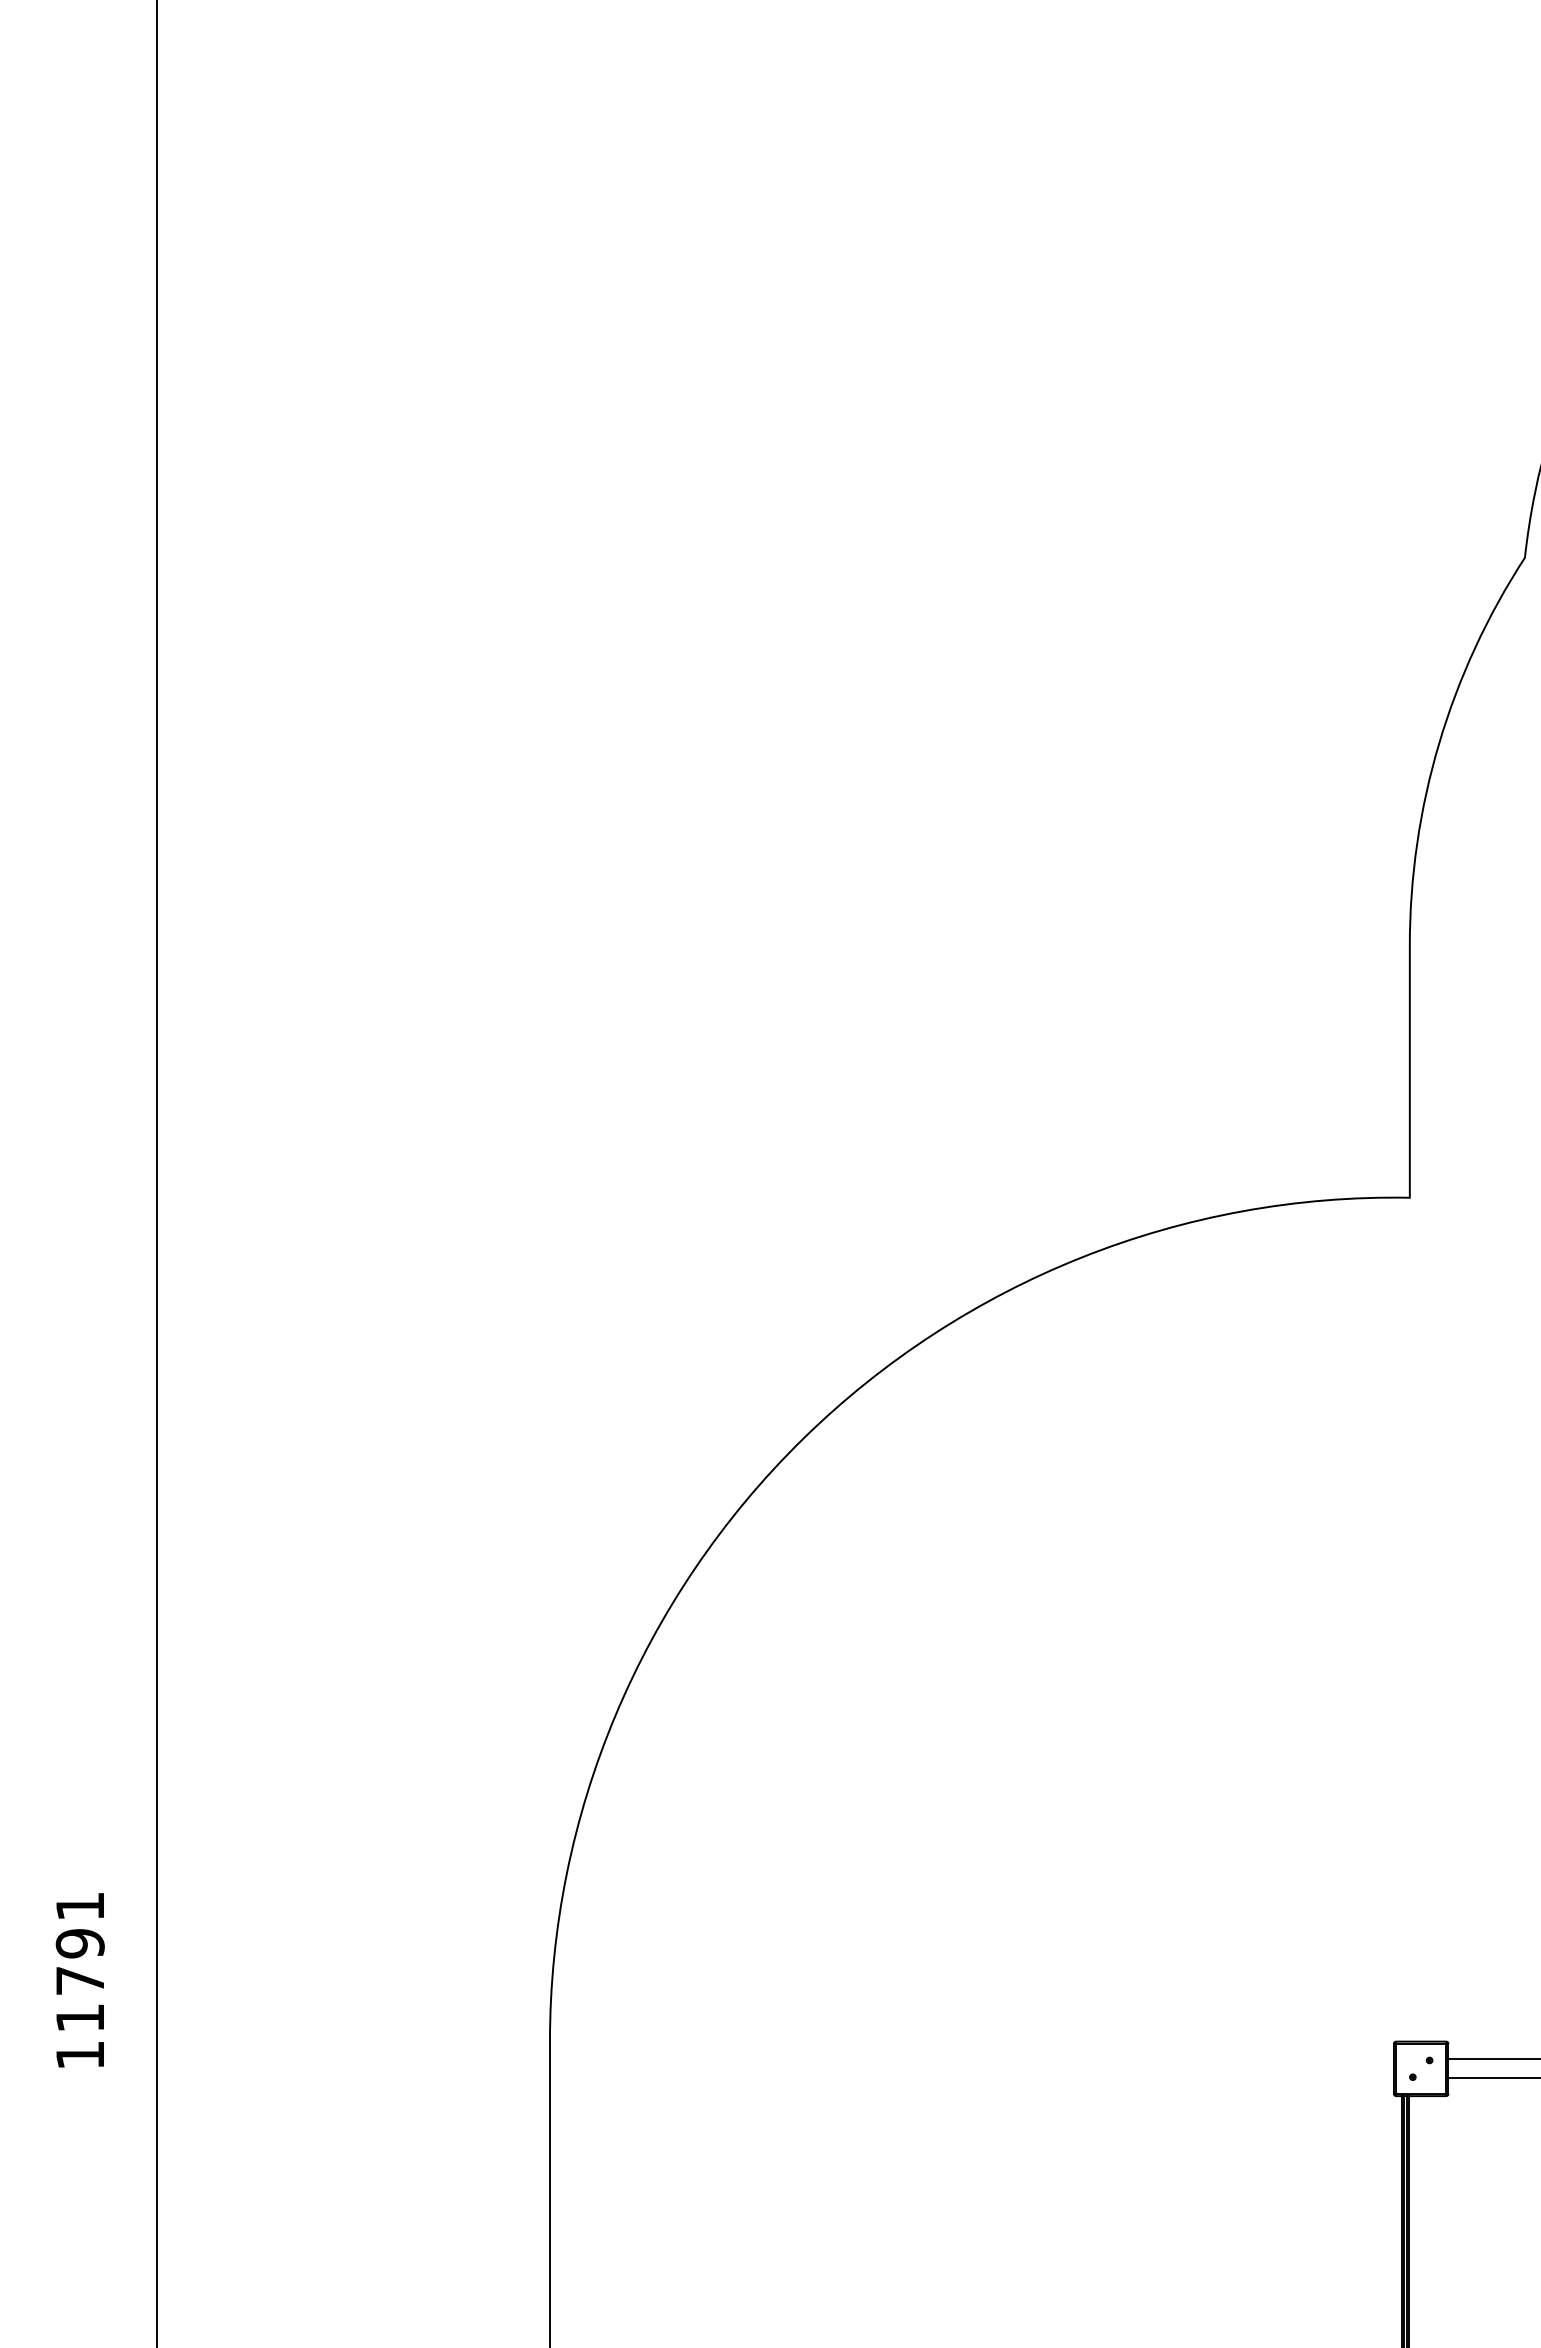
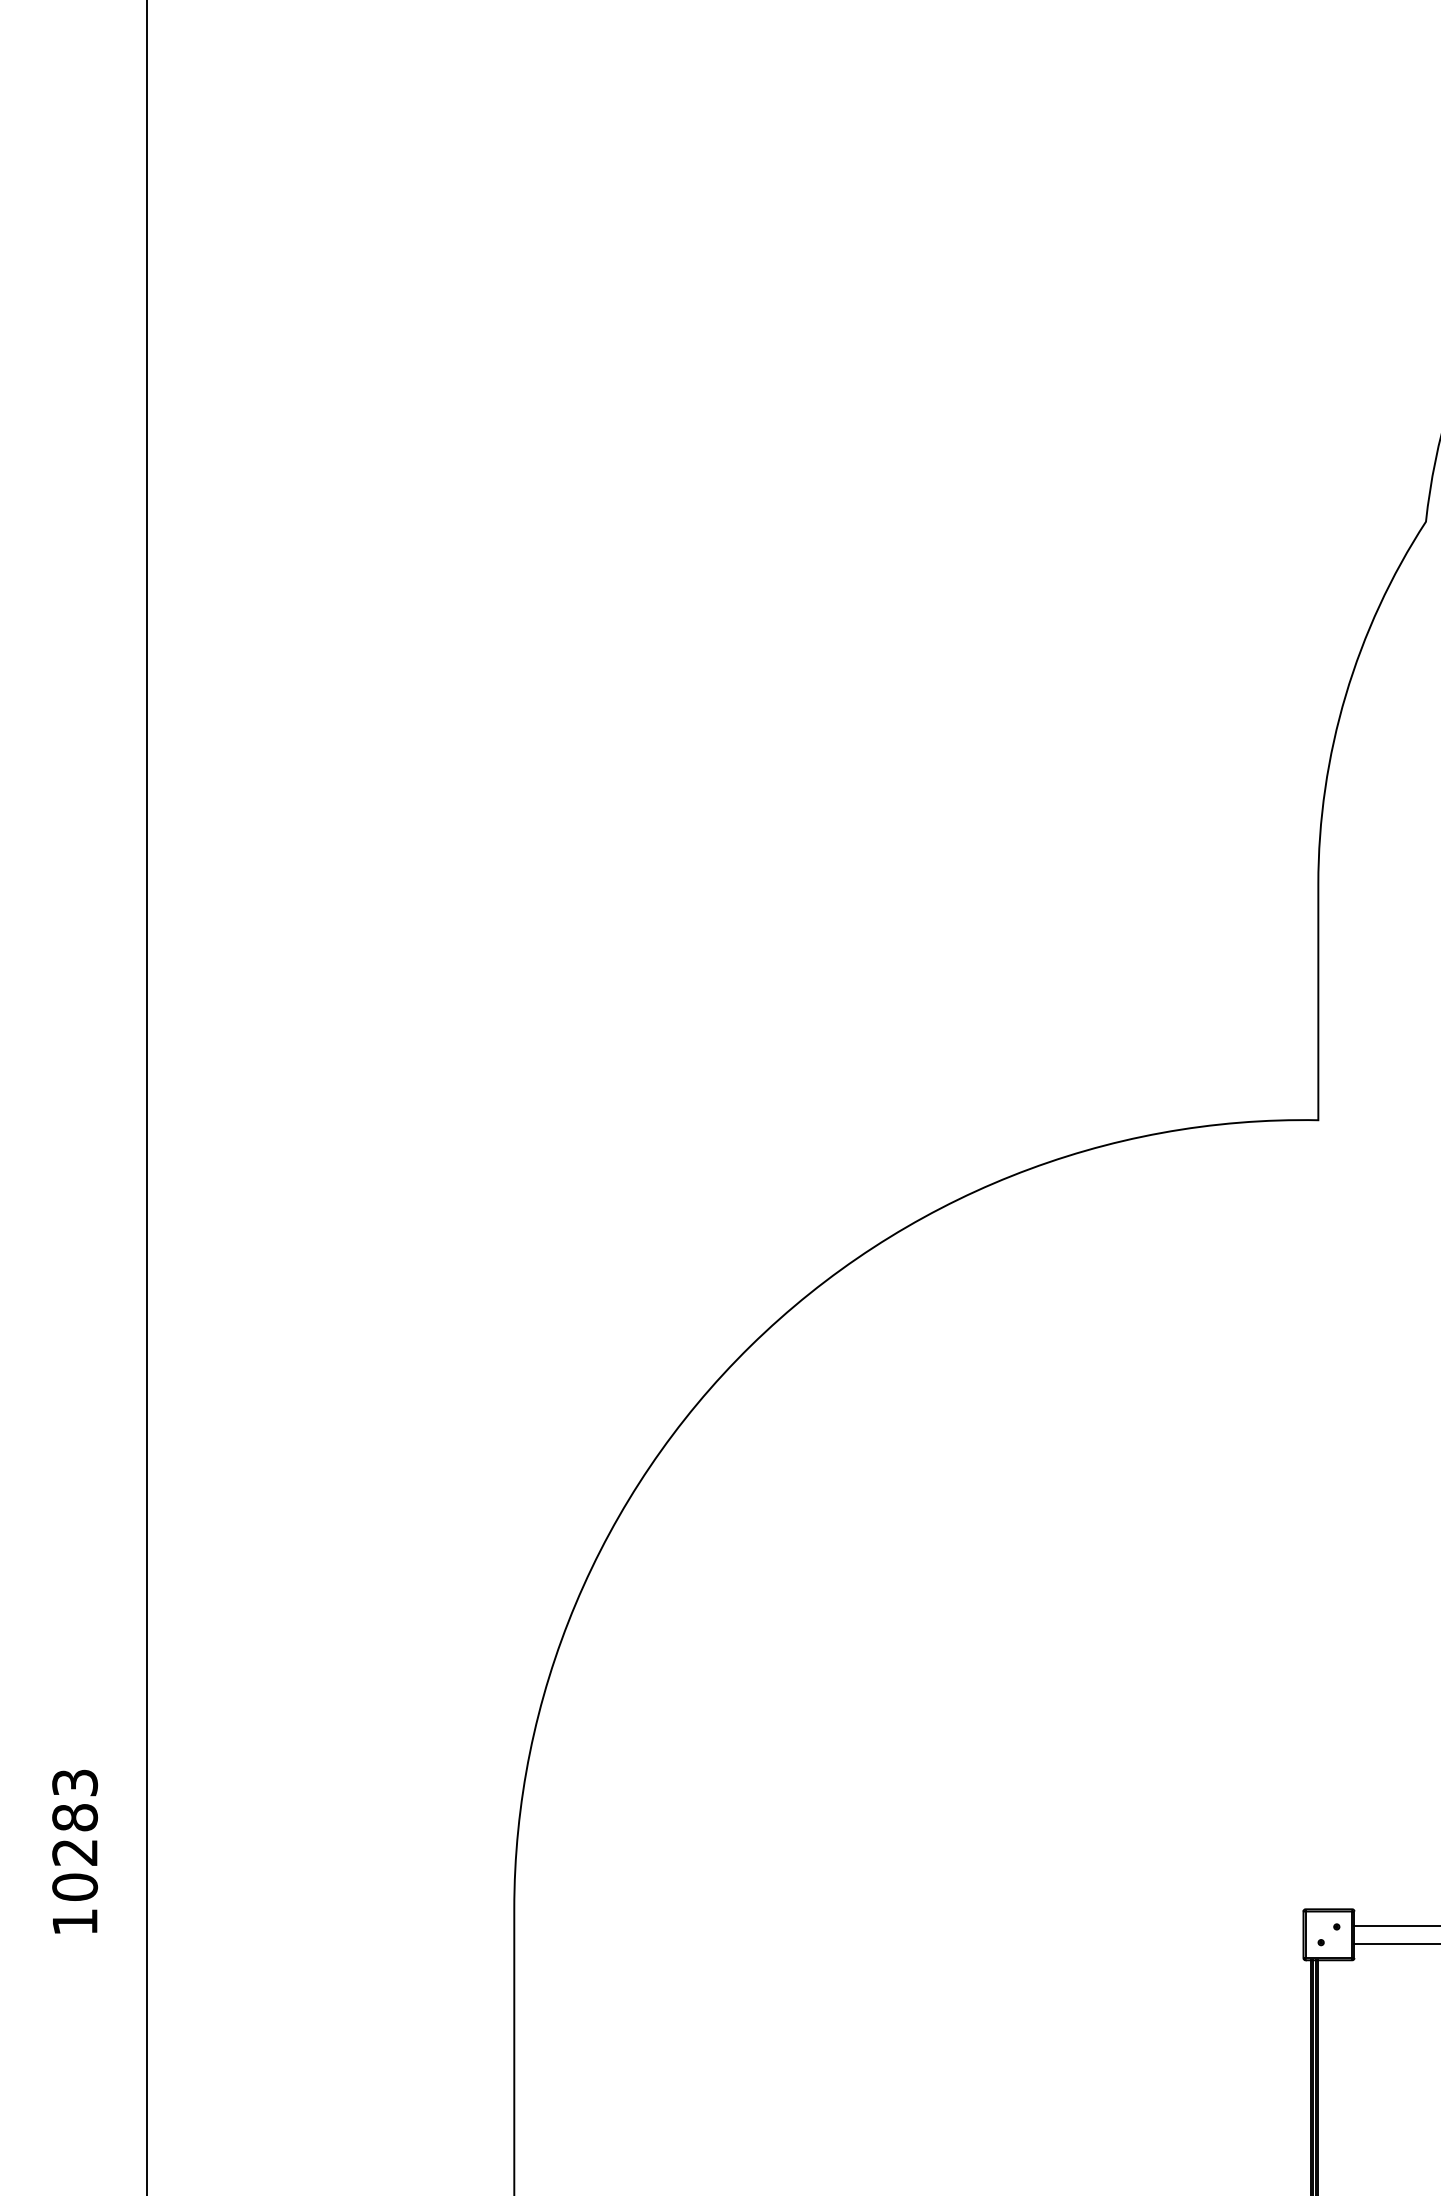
text: (79, 1962) -> (74, 1835), 11791 -> 10283

